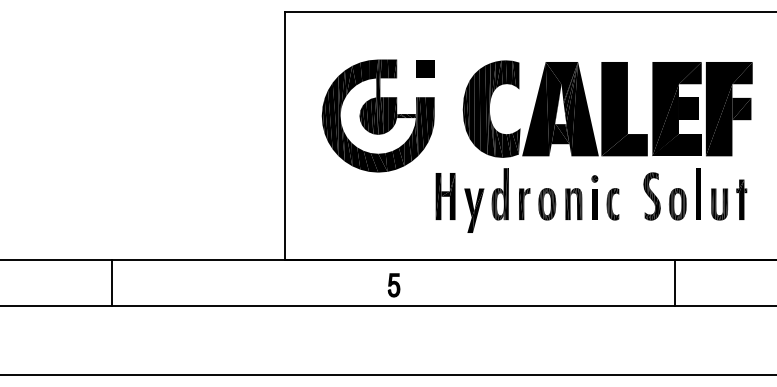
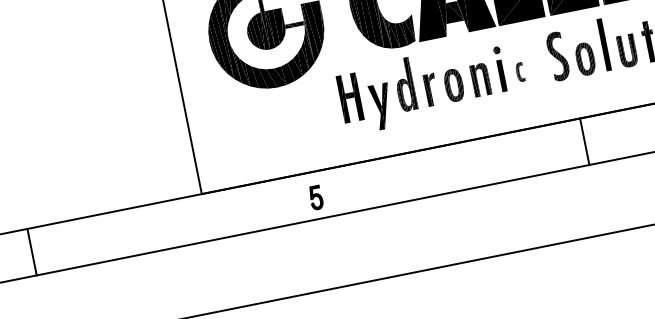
part: (612, 204) -> (519, 72), size x0.6
line: (675, 282) -> (584, 141), moved

